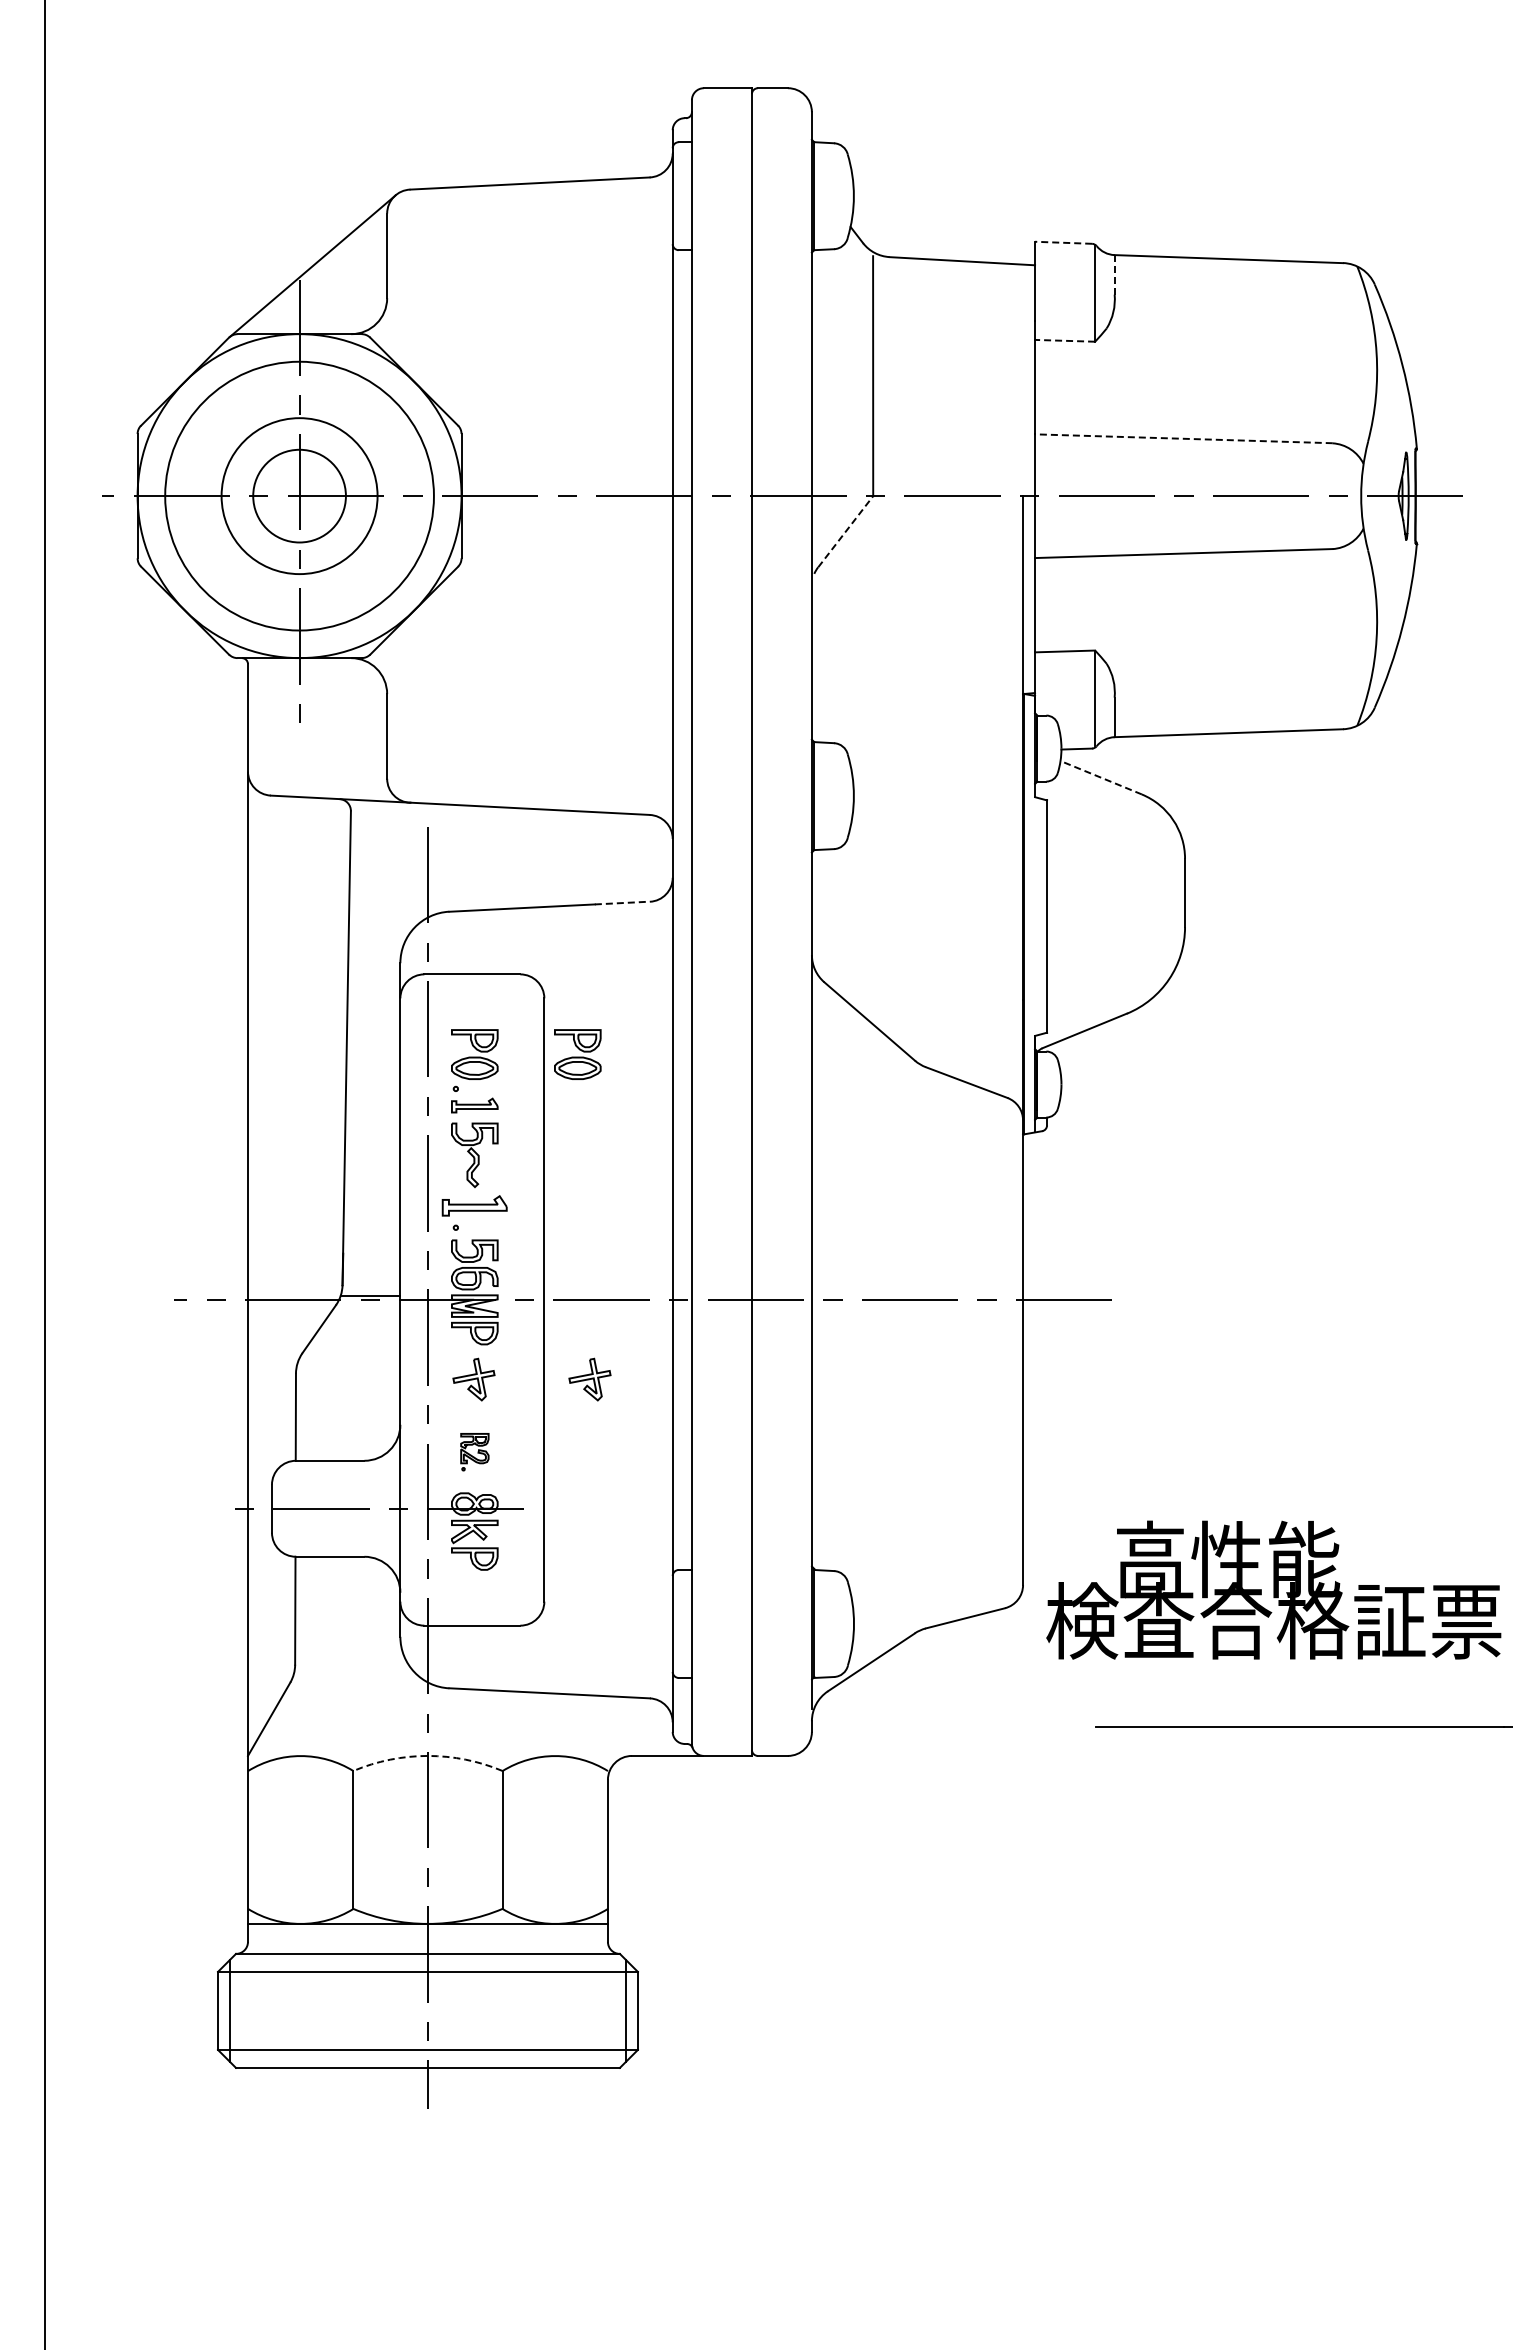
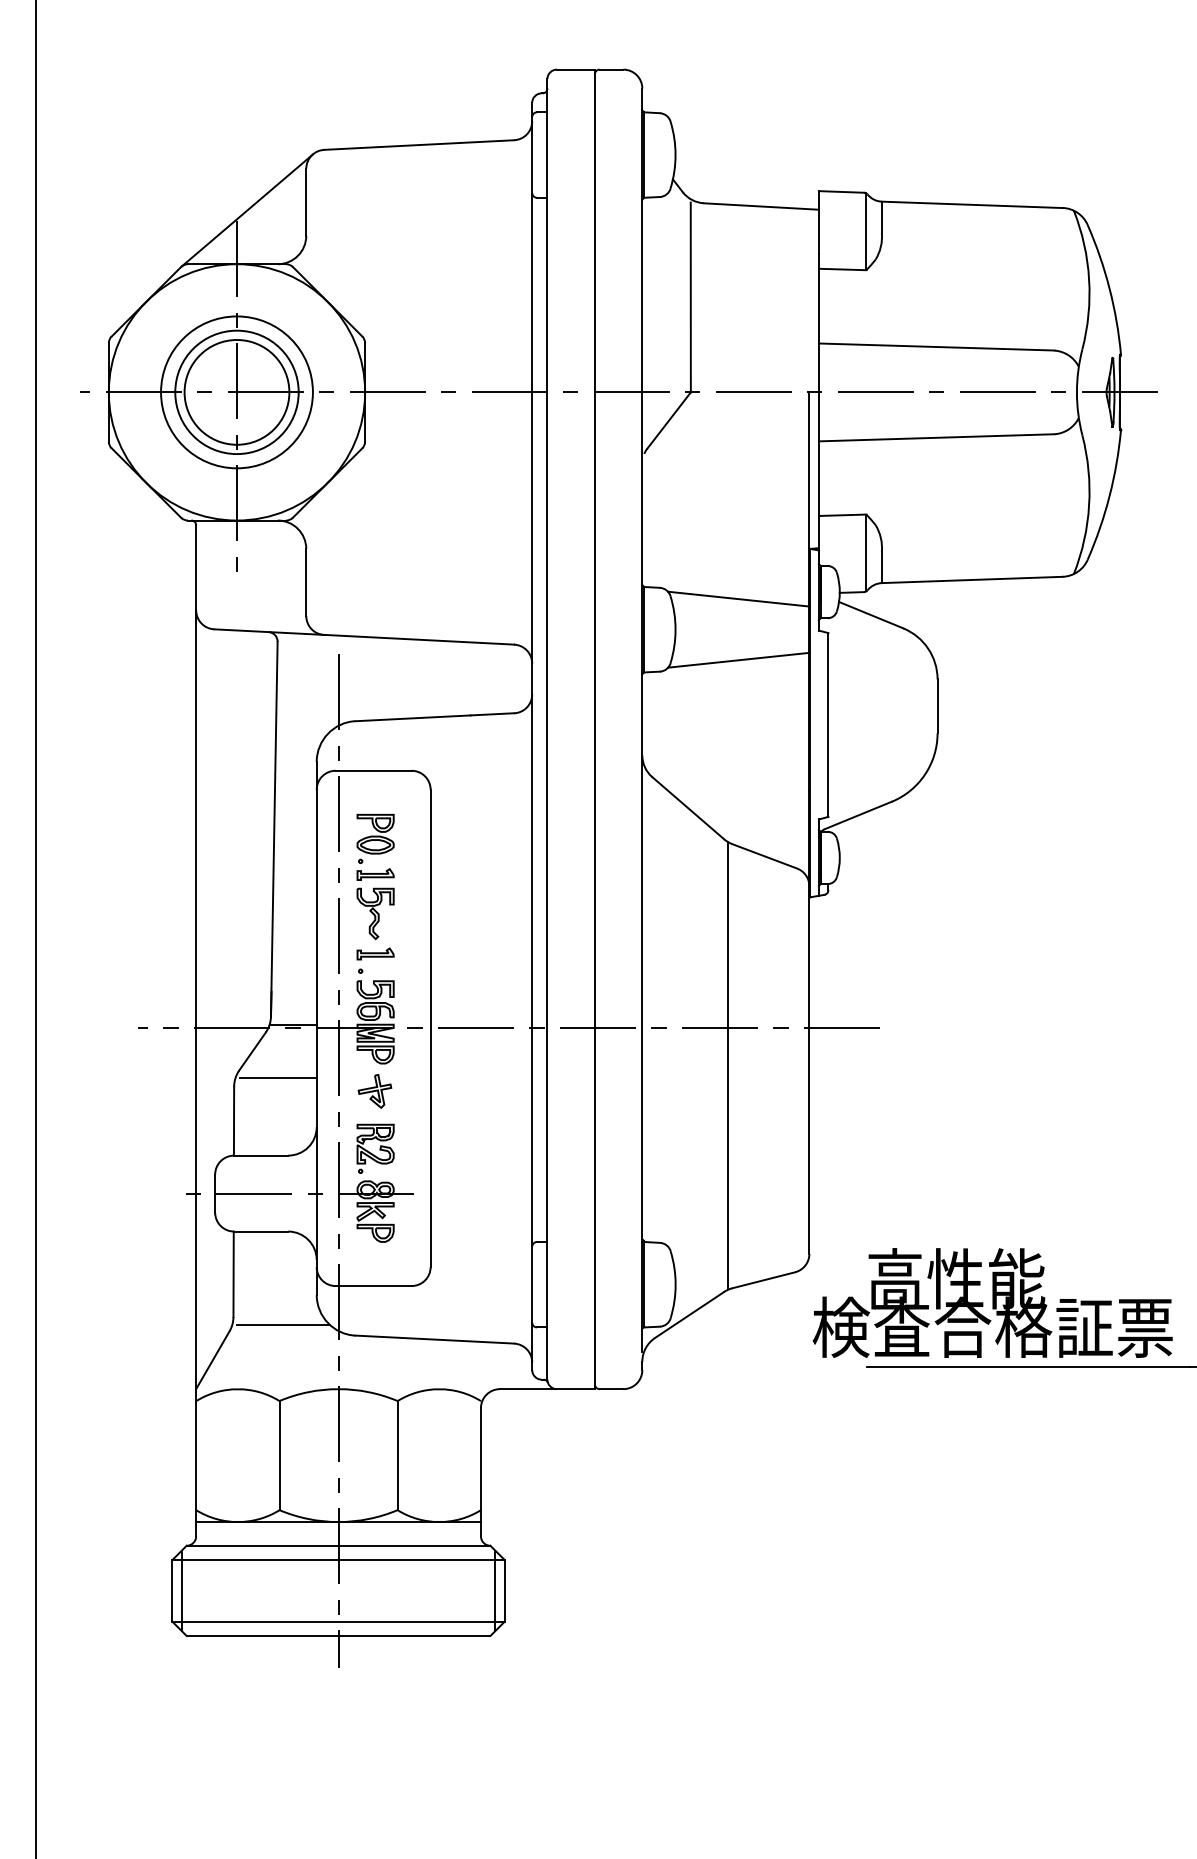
line: (1063, 242) -> (841, 191), dashed -> solid
line: (1114, 274) -> (881, 217), dashed -> solid
line: (1064, 340) -> (842, 269), dashed -> solid
line: (1183, 438) -> (936, 346), dashed -> solid
circle: (299, 495) -> (236, 391), size x1.43
circle: (299, 496) -> (236, 392), size x0.71
line: (845, 531) -> (668, 420), dashed -> solid
line: (933, 757) -> (738, 599), added
line: (1101, 777) -> (871, 614), dashed -> solid
line: (933, 834) -> (738, 660), added
line: (622, 903) -> (492, 714), dashed -> solid
part: (577, 1054) -> (456, 834), removed
part: (474, 1205) -> (375, 953), size x0.71
line: (919, 1346) -> (727, 1065), added
line: (351, 1362) -> (278, 1077), added
part: (589, 1379) -> (466, 1091), removed
part: (474, 1451) -> (375, 1148), size x1.67
text: (1273, 1589) -> (992, 1302), moved
line: (357, 1674) -> (282, 1324), added
arc: (427, 1755) -> (338, 1388), dashed -> solid

